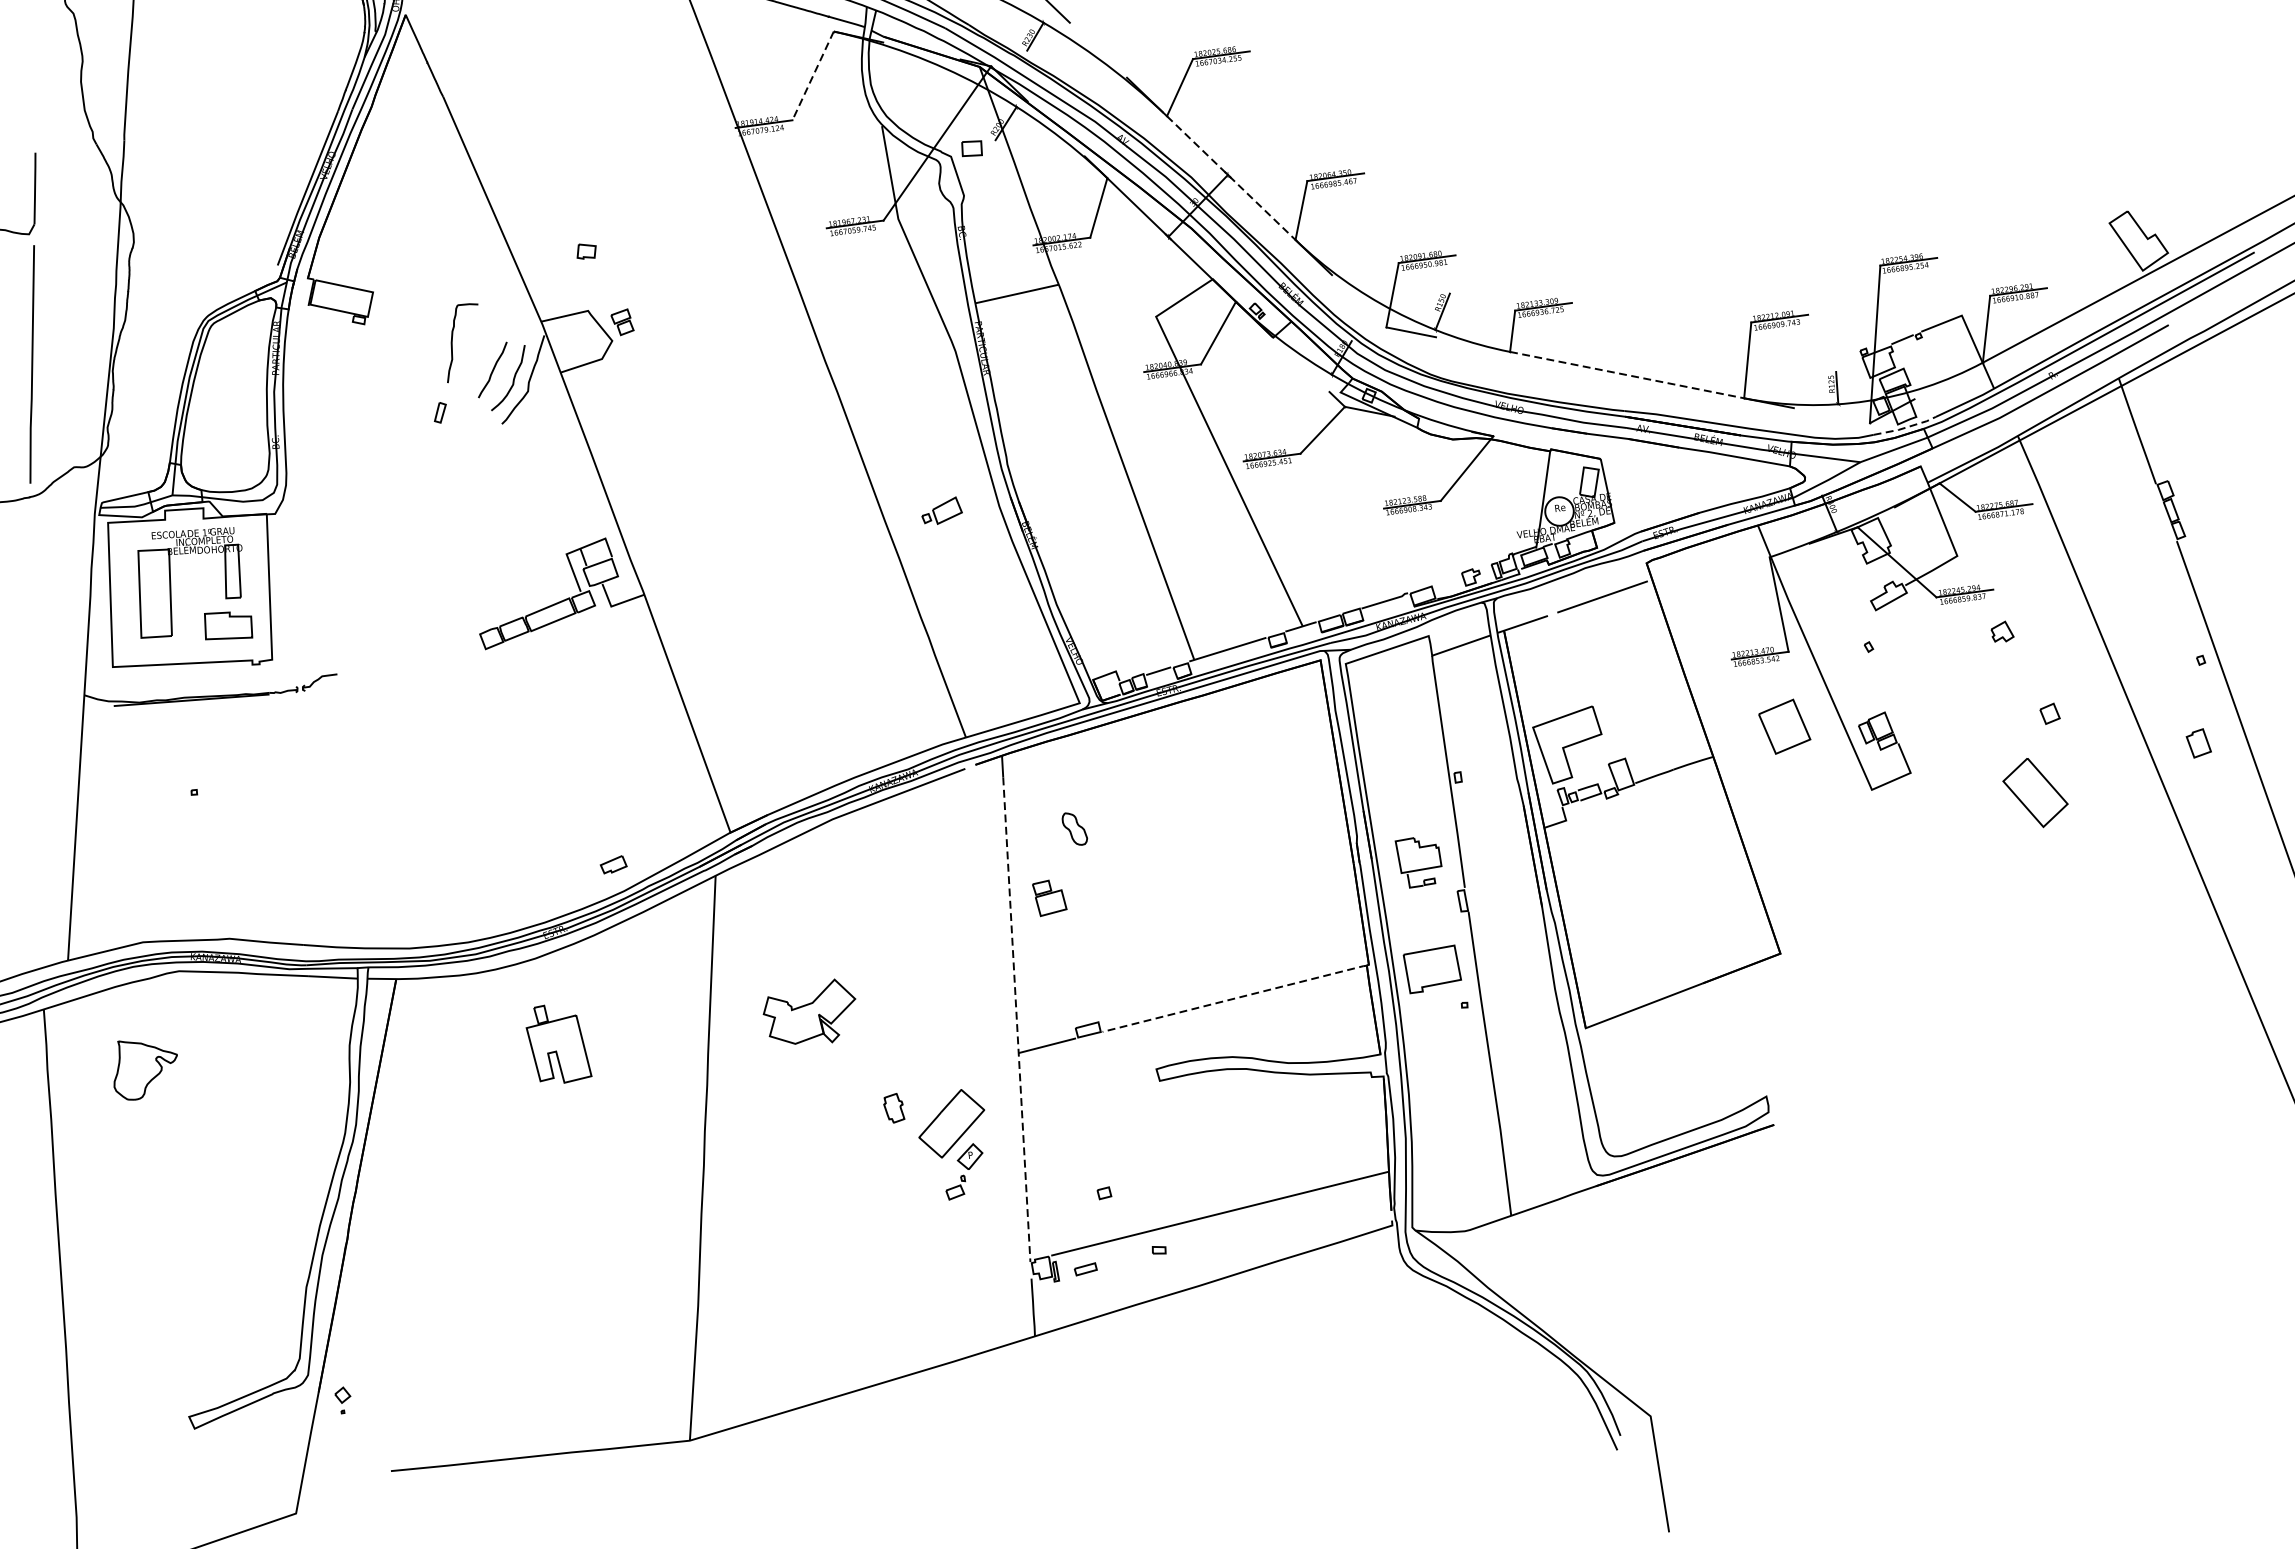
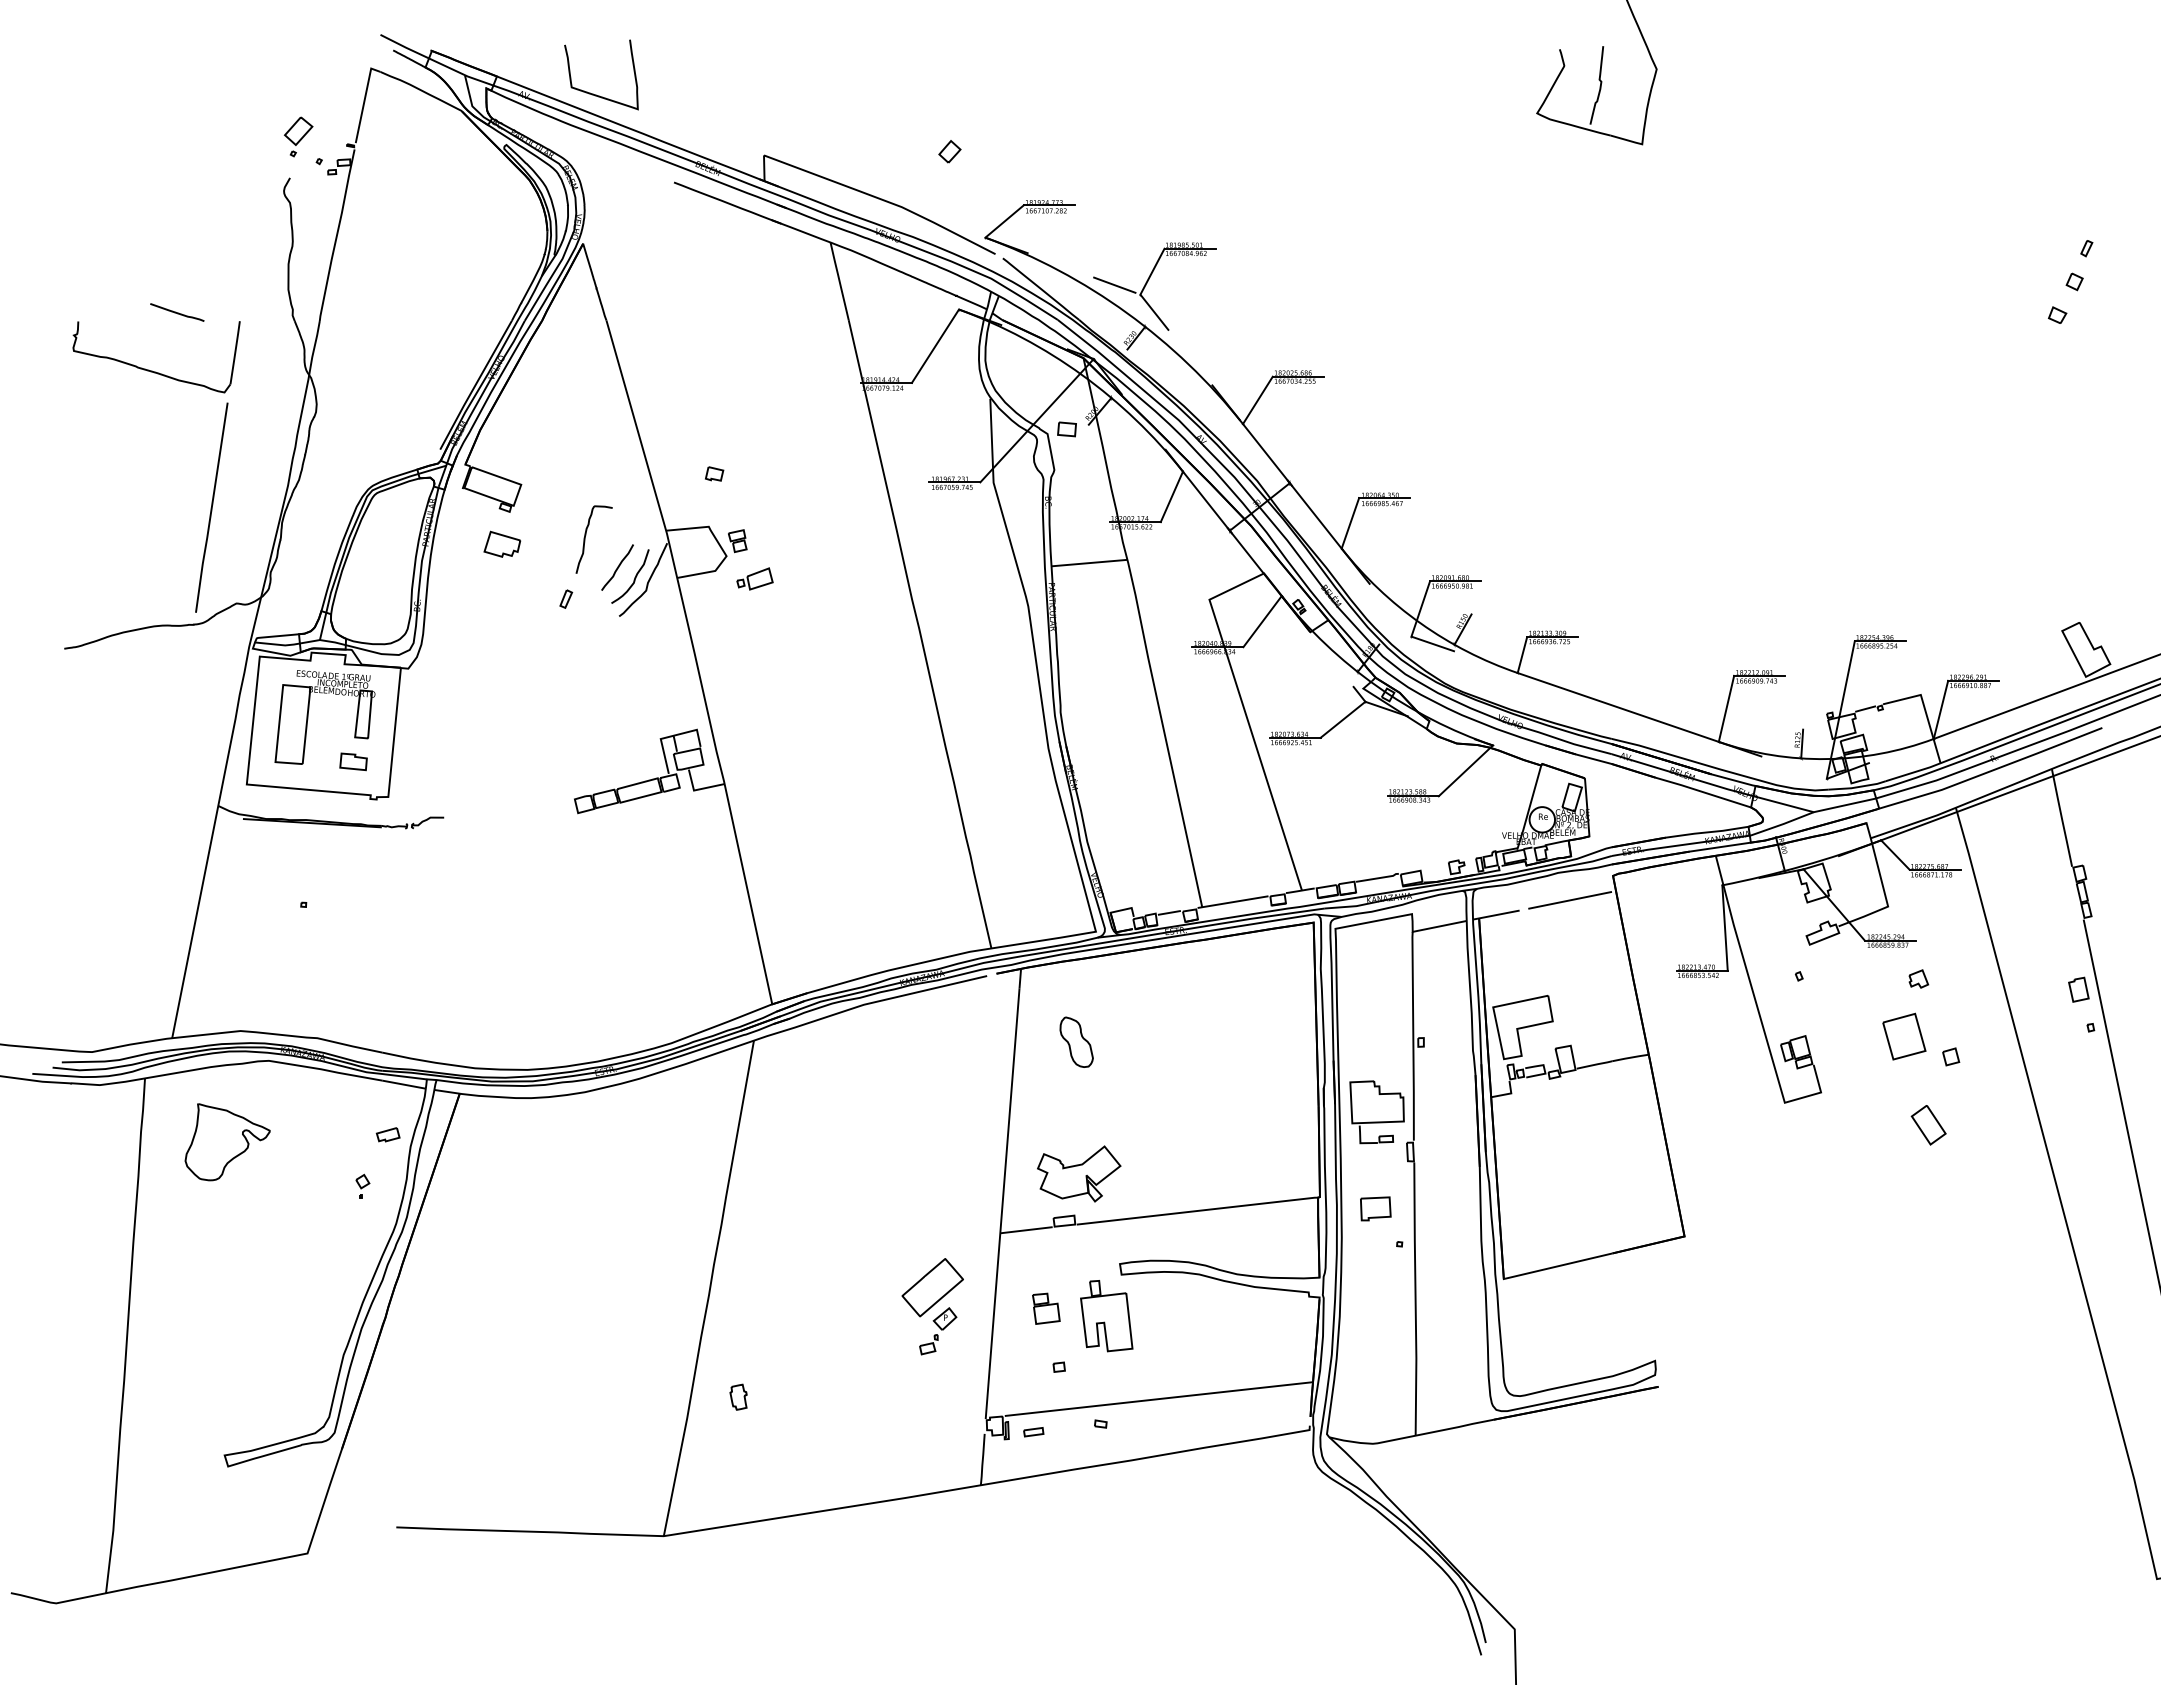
line: (813, 76) -> (935, 346), dashed -> solid
line: (1231, 178) -> (1292, 486), dashed -> solid
part: (361, 360) -> (502, 543), added
line: (1627, 375) -> (1618, 707), dashed -> solid
line: (1906, 428) -> (1858, 787), dashed -> solid
part: (941, 510) -> (754, 578), moved
part: (228, 625) -> (353, 761), size x0.62
part: (1784, 726) -> (1904, 1036), moved
part: (2198, 743) -> (2078, 989), moved
part: (2035, 793) -> (1928, 1125), size x0.62
part: (1074, 828) -> (1076, 1041), size x1.67
part: (1419, 862) -> (1376, 1112), size x1.43
part: (612, 864) -> (387, 1134), moved
part: (1049, 897) -> (1046, 1308), moved
part: (1432, 969) -> (1375, 1208), size x0.62
line: (1234, 998) -> (1197, 1210), dashed -> solid
part: (810, 1013) -> (1079, 1173), moved
line: (1016, 1020) -> (1002, 1204), dashed -> solid
part: (557, 1044) -> (1106, 1316), moved
part: (145, 1068) -> (227, 1142), size x1.43
part: (893, 1107) -> (738, 1396), moved
part: (342, 1399) -> (362, 1185), moved

